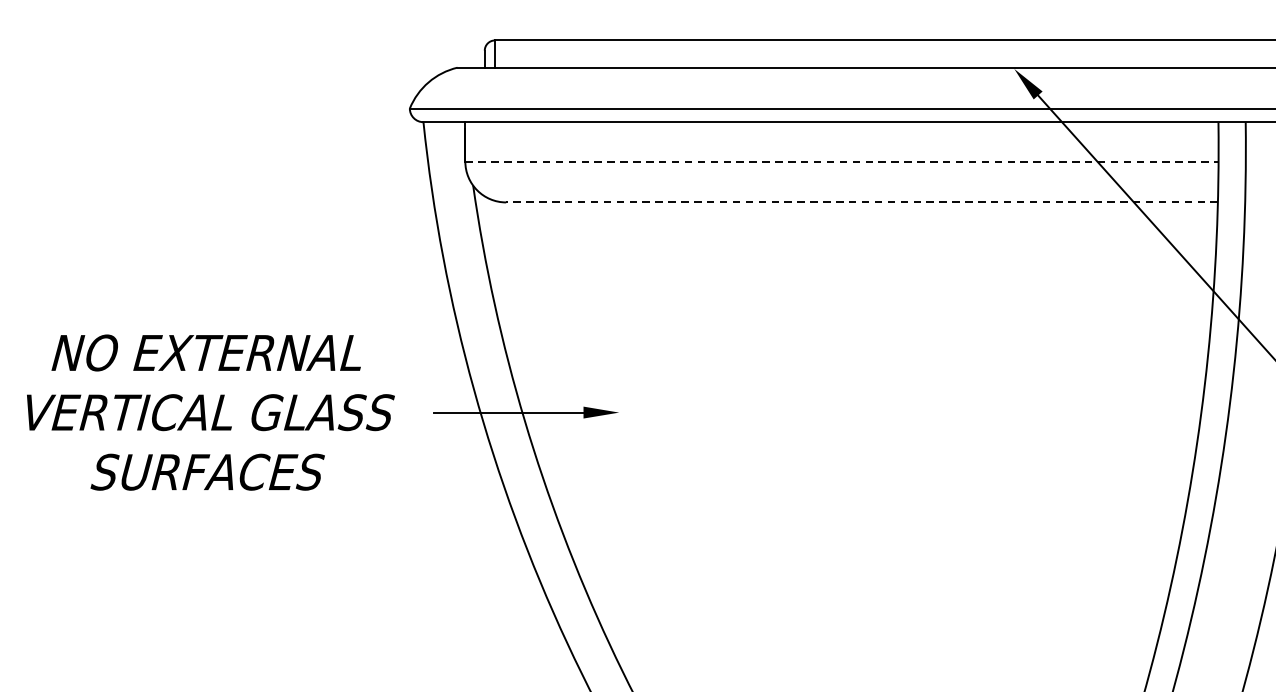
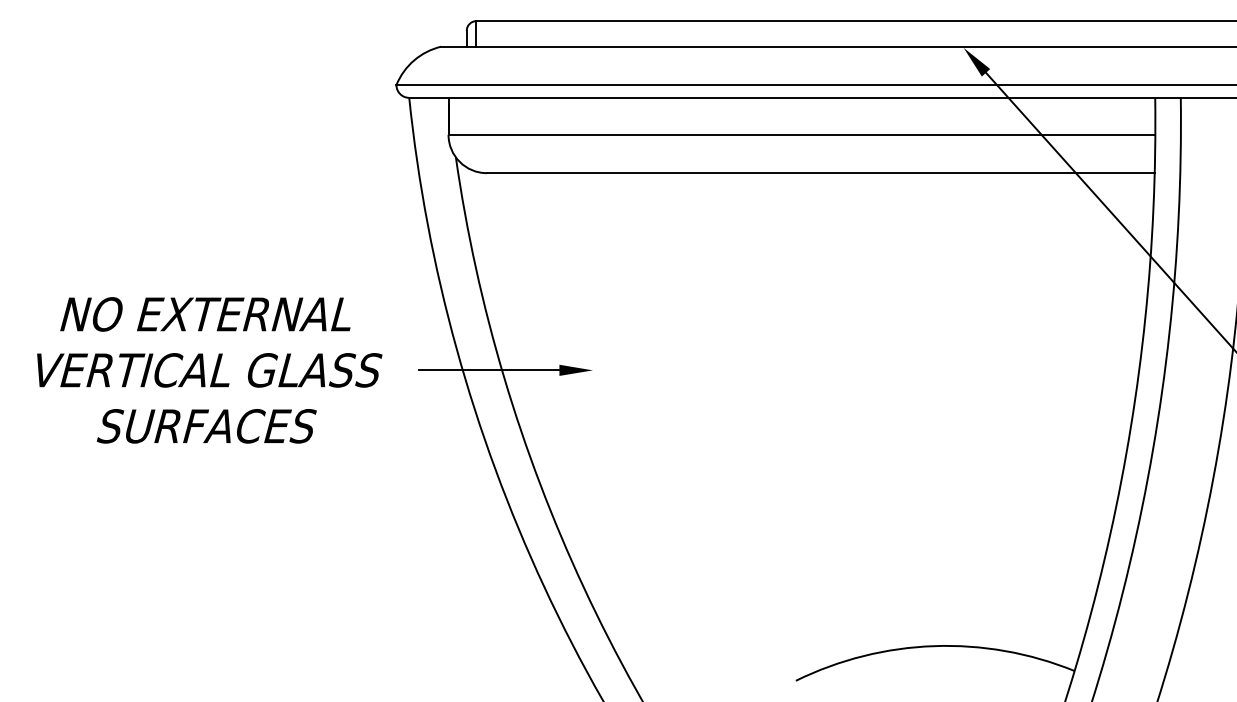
line: (842, 161) -> (802, 134), dashed -> solid
line: (861, 202) -> (820, 173), dashed -> solid

